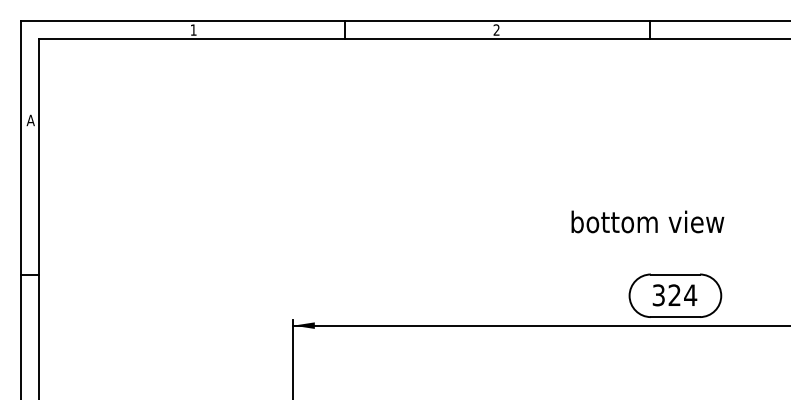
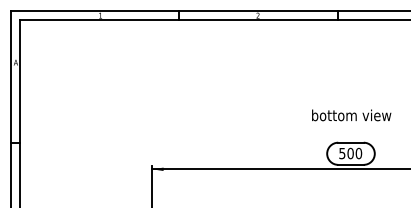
text: (647, 222) -> (351, 115), moved
text: (674, 295) -> (350, 153), 324 -> 500

